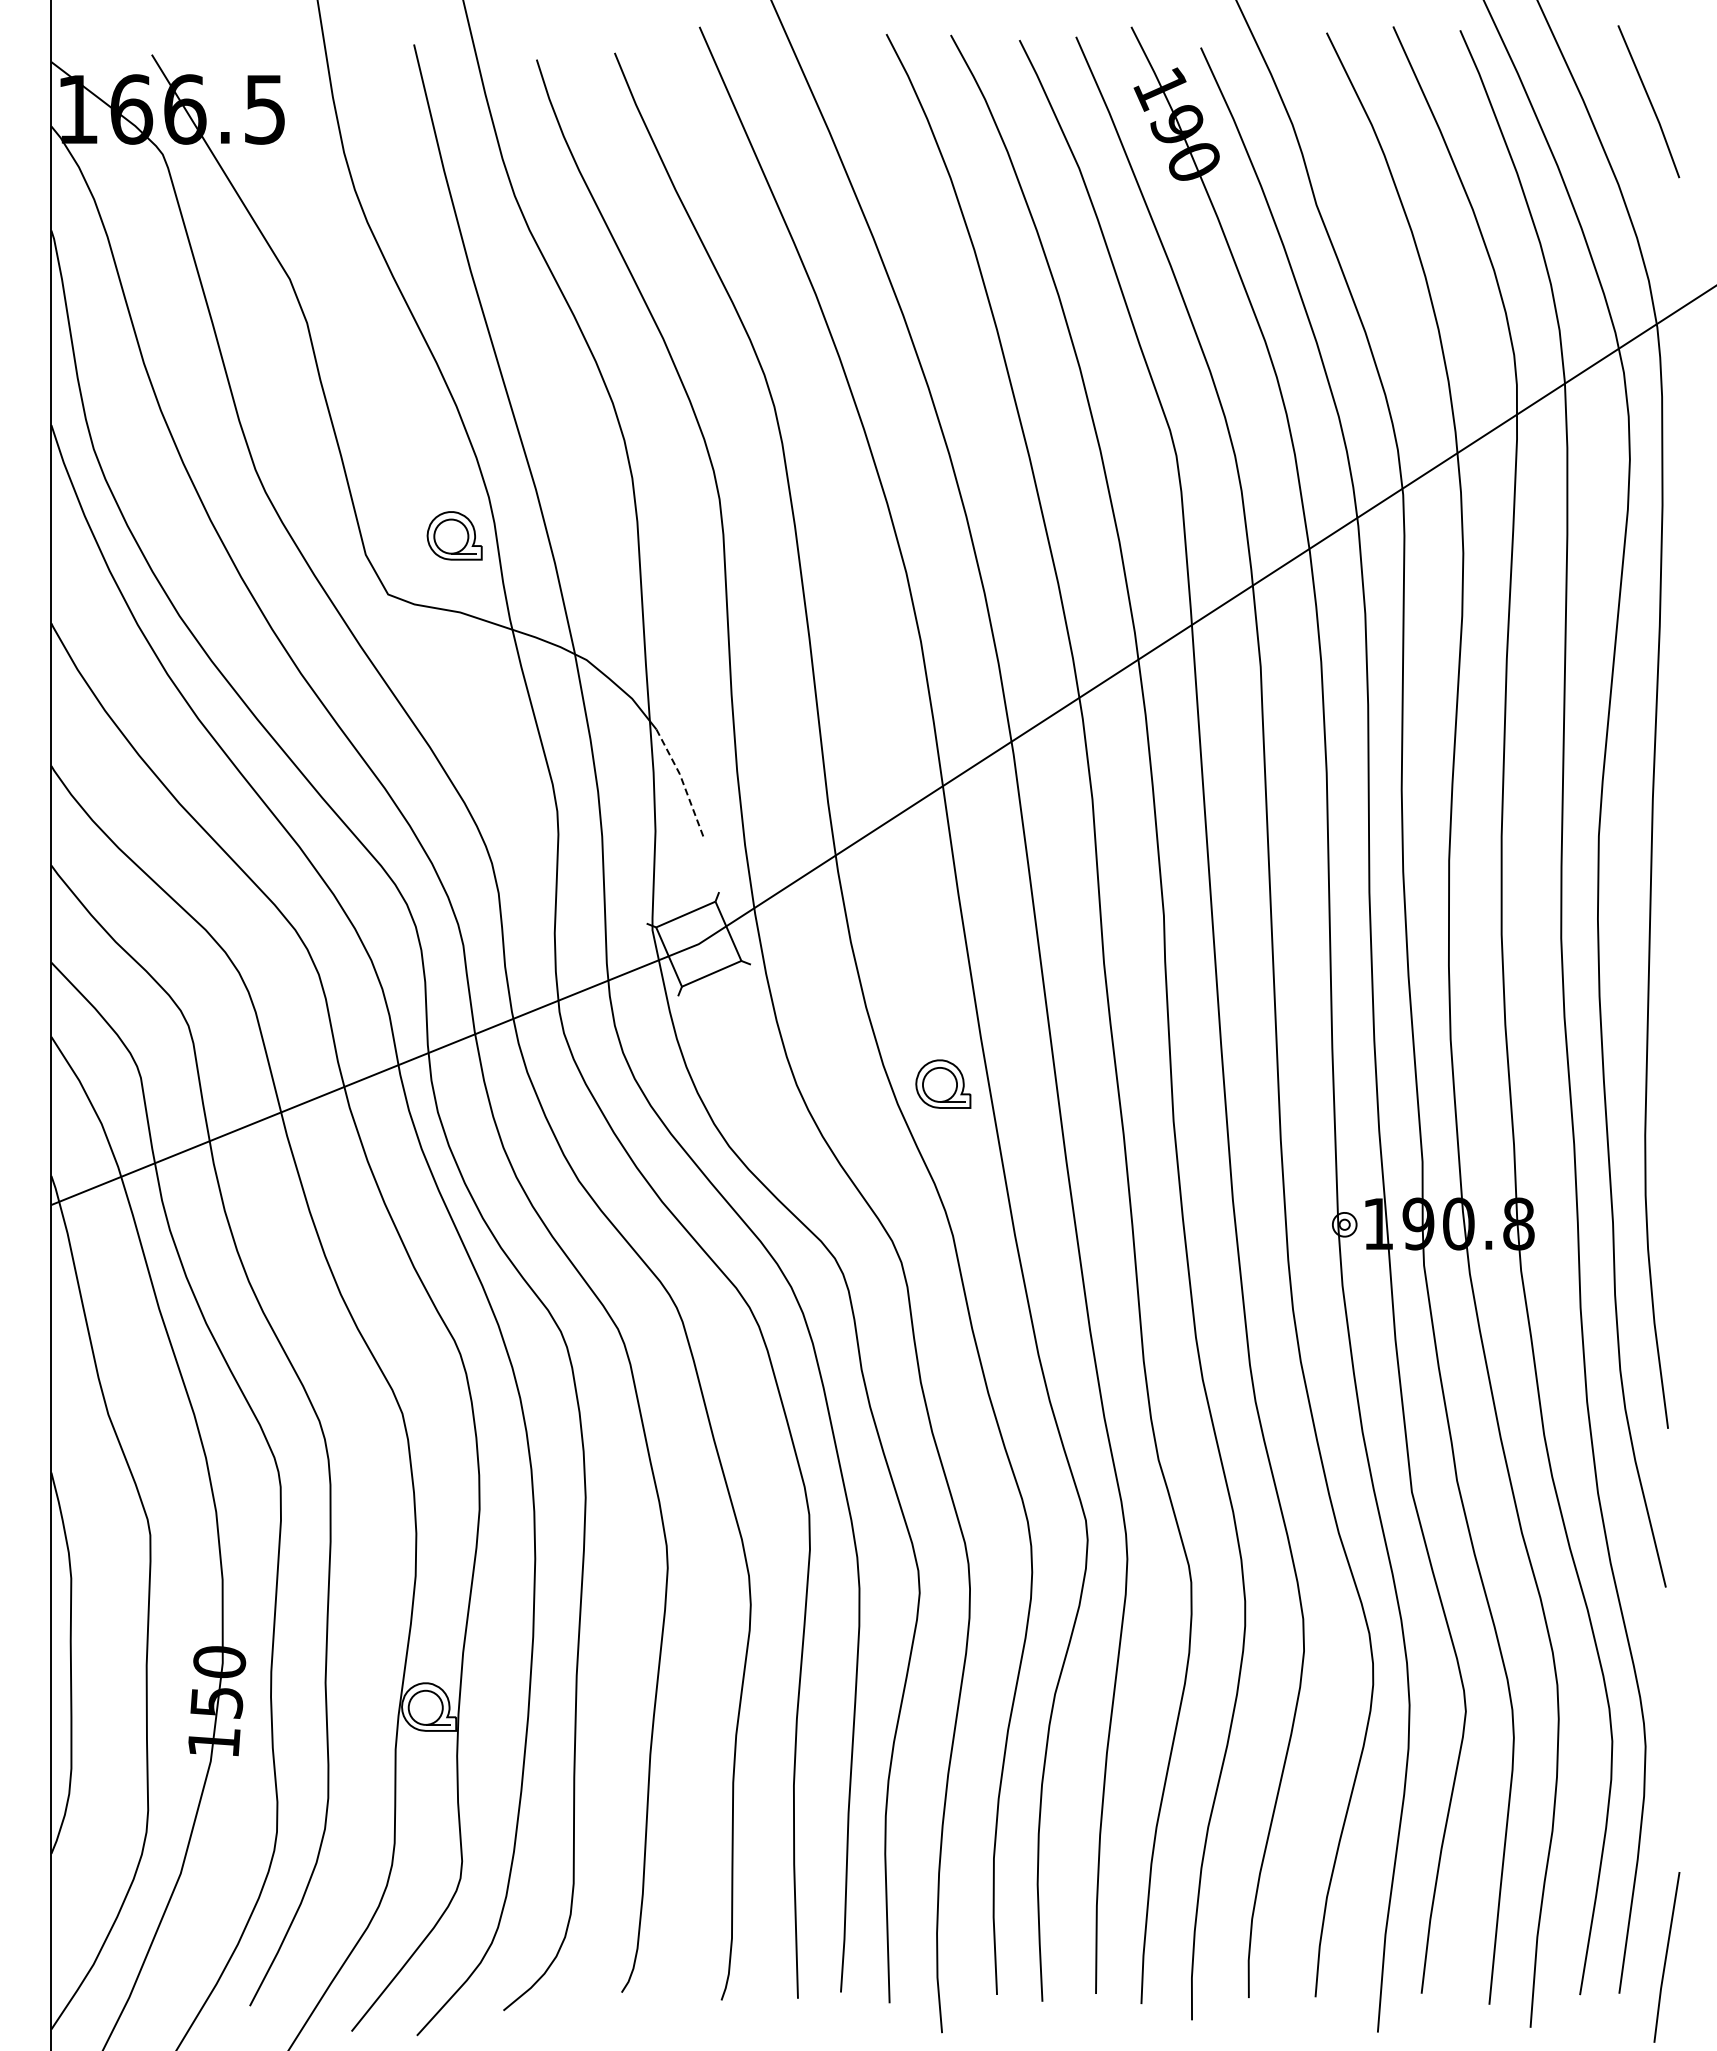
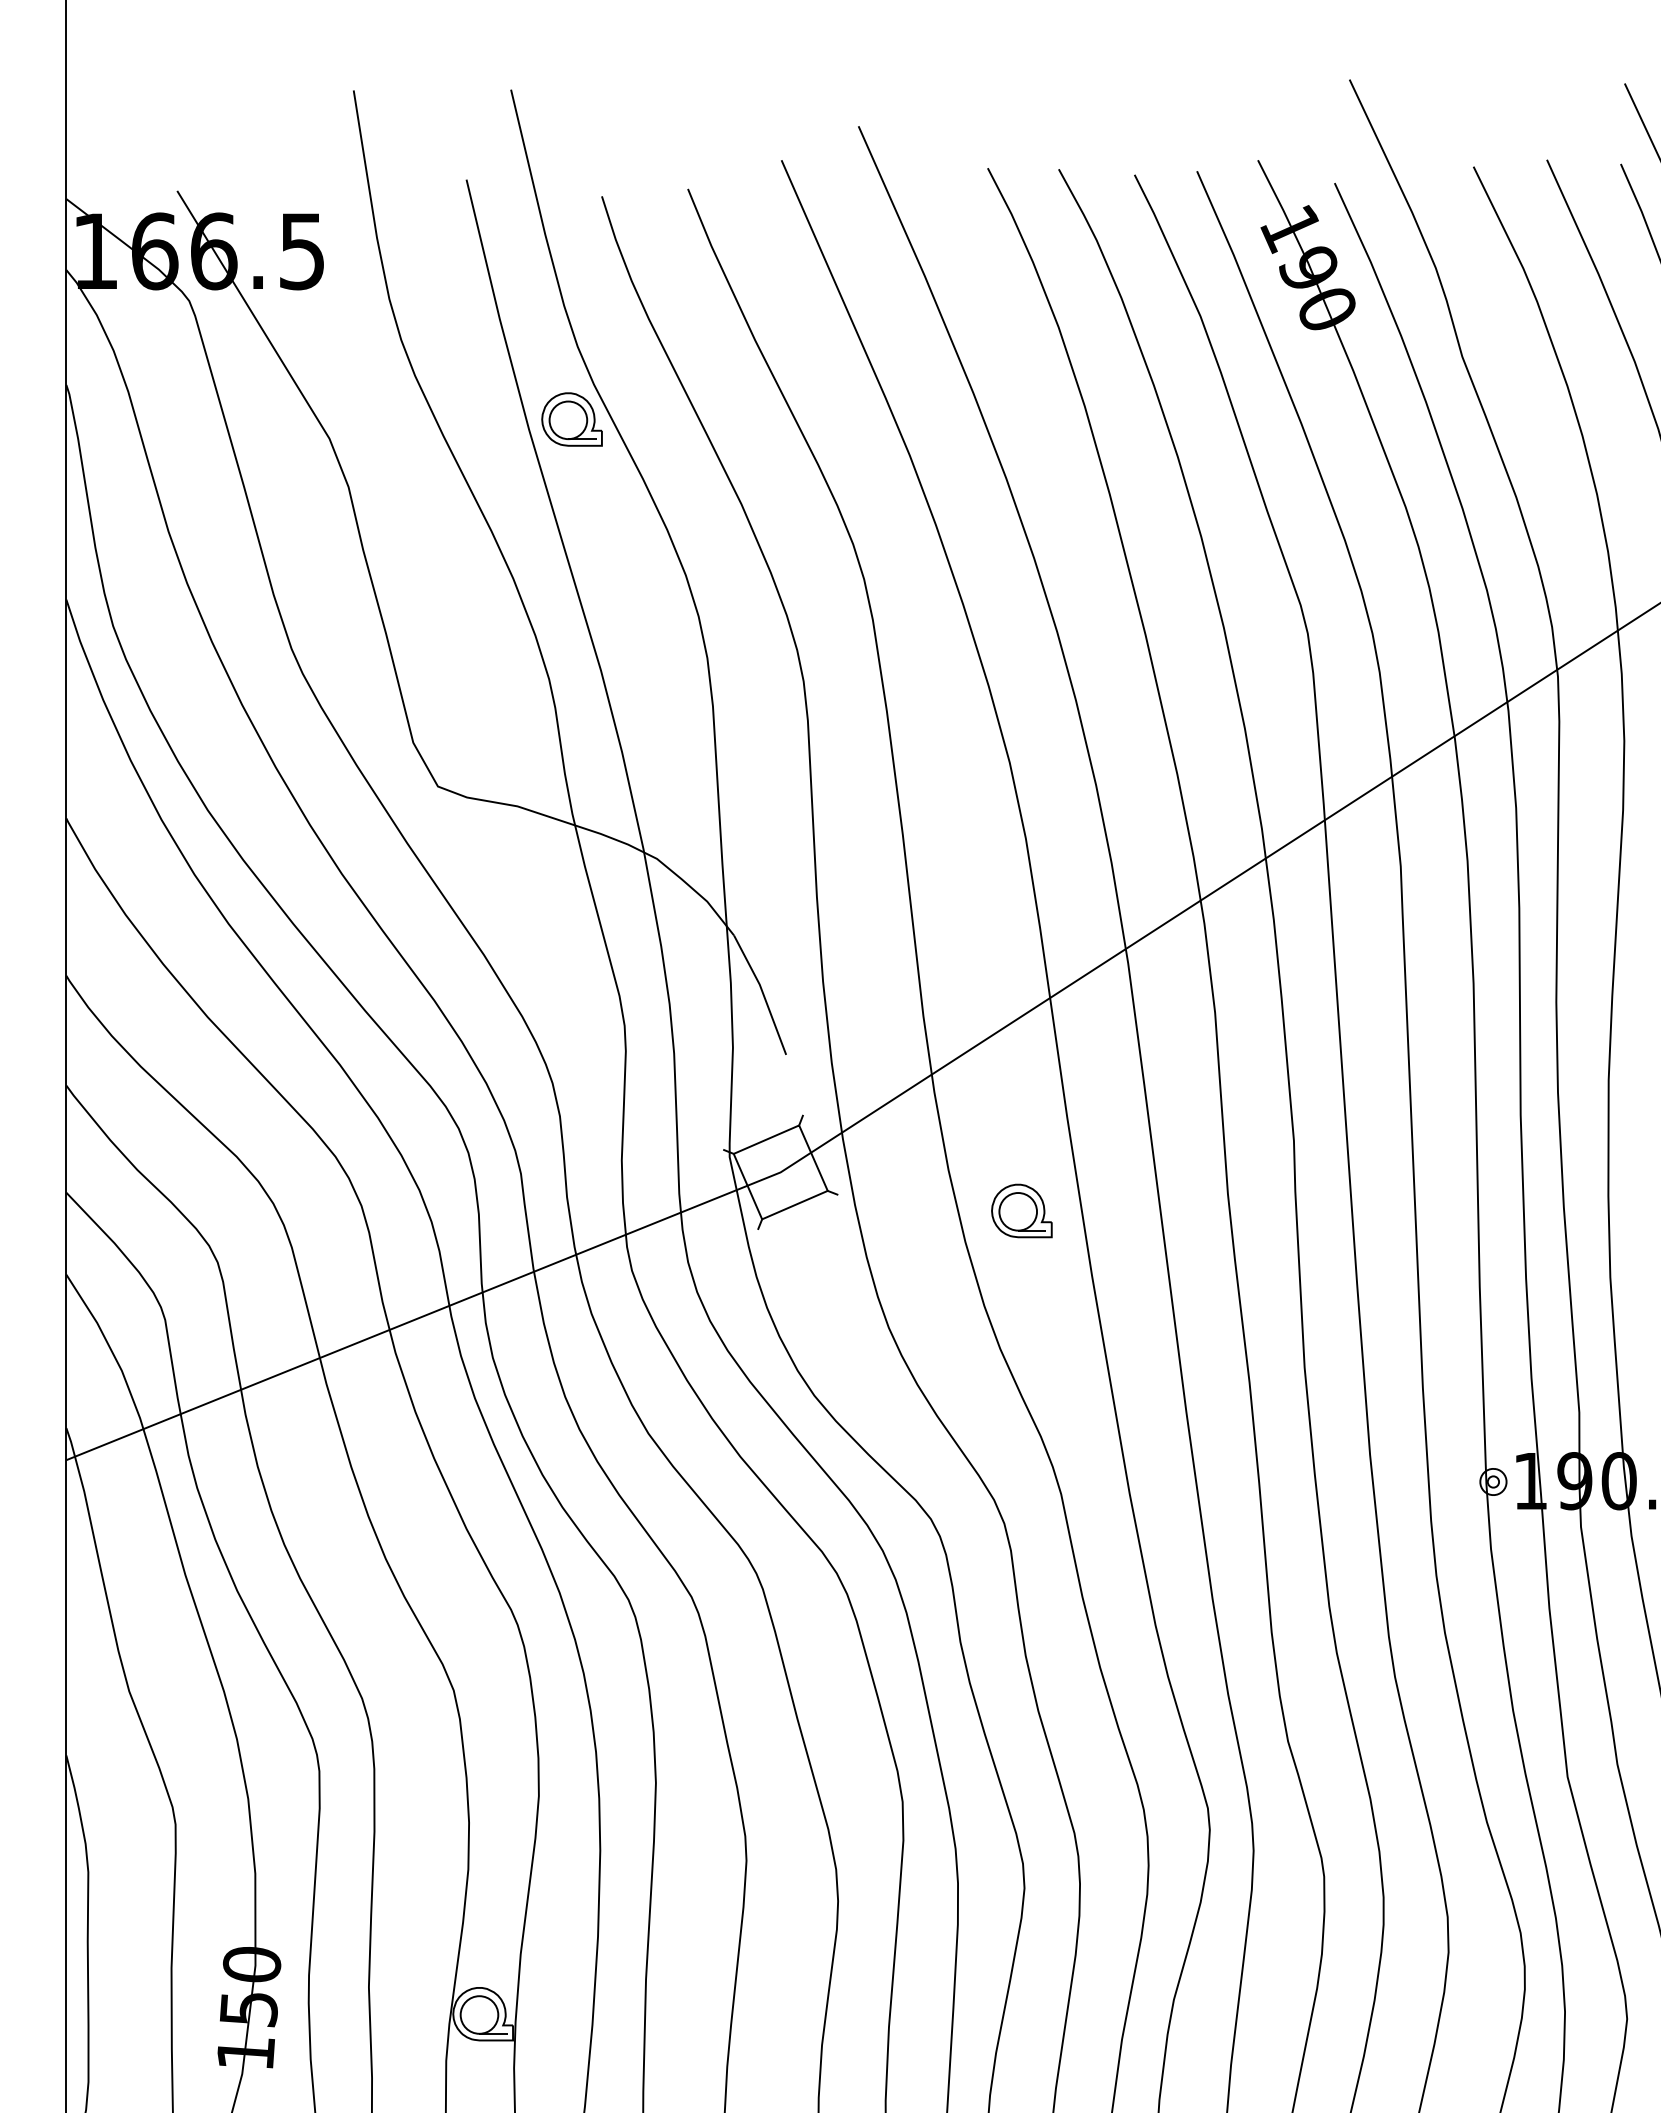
part: (454, 535) -> (571, 419), moved
line: (682, 782) -> (762, 993), dashed -> solid
part: (943, 1083) -> (1022, 1210), moved

